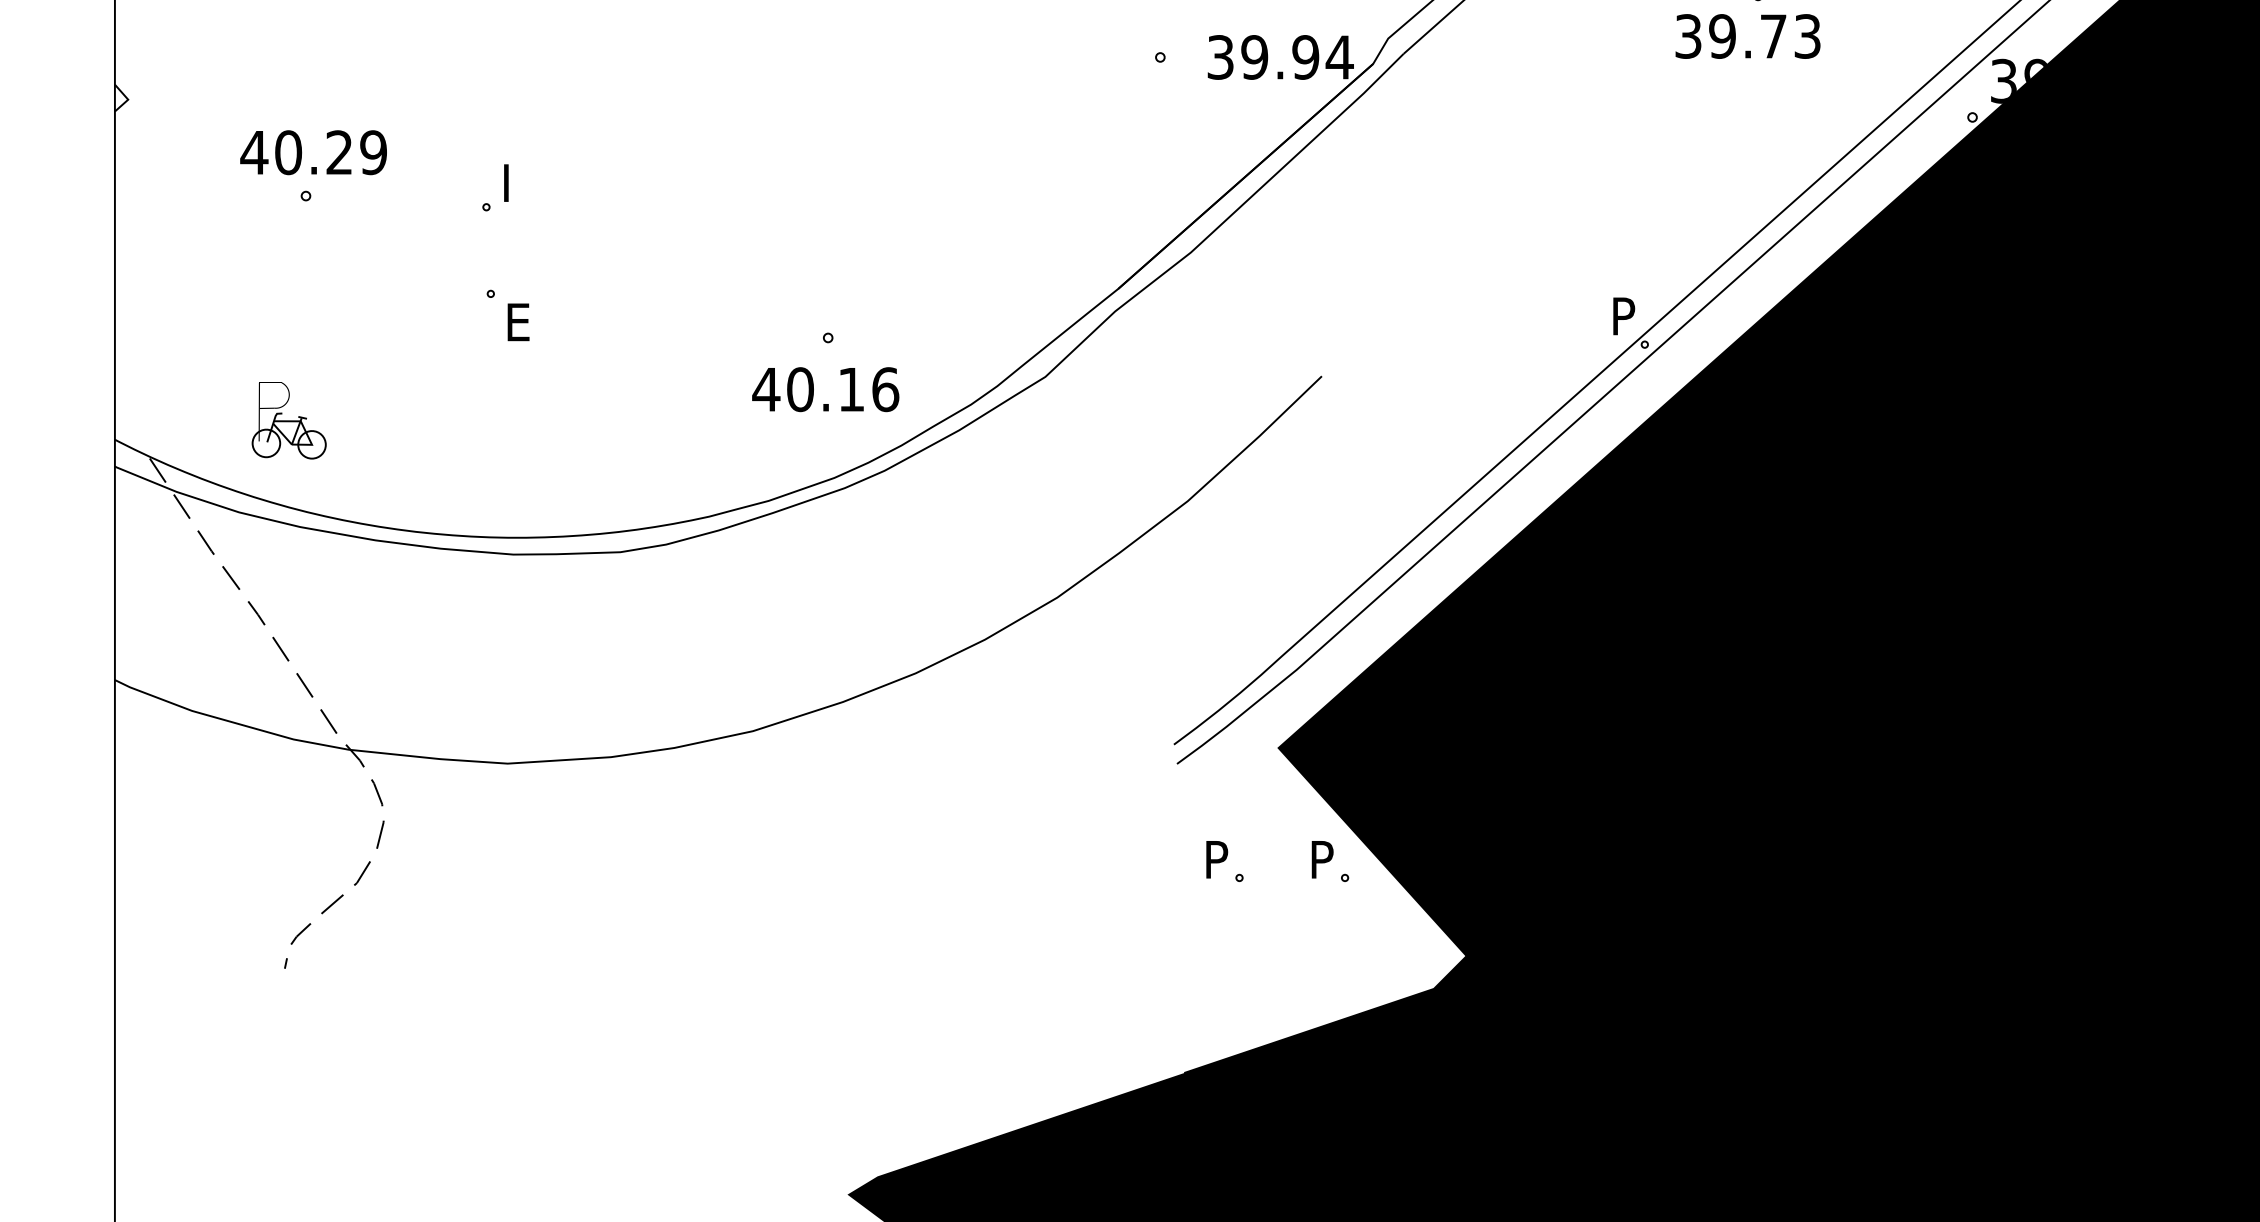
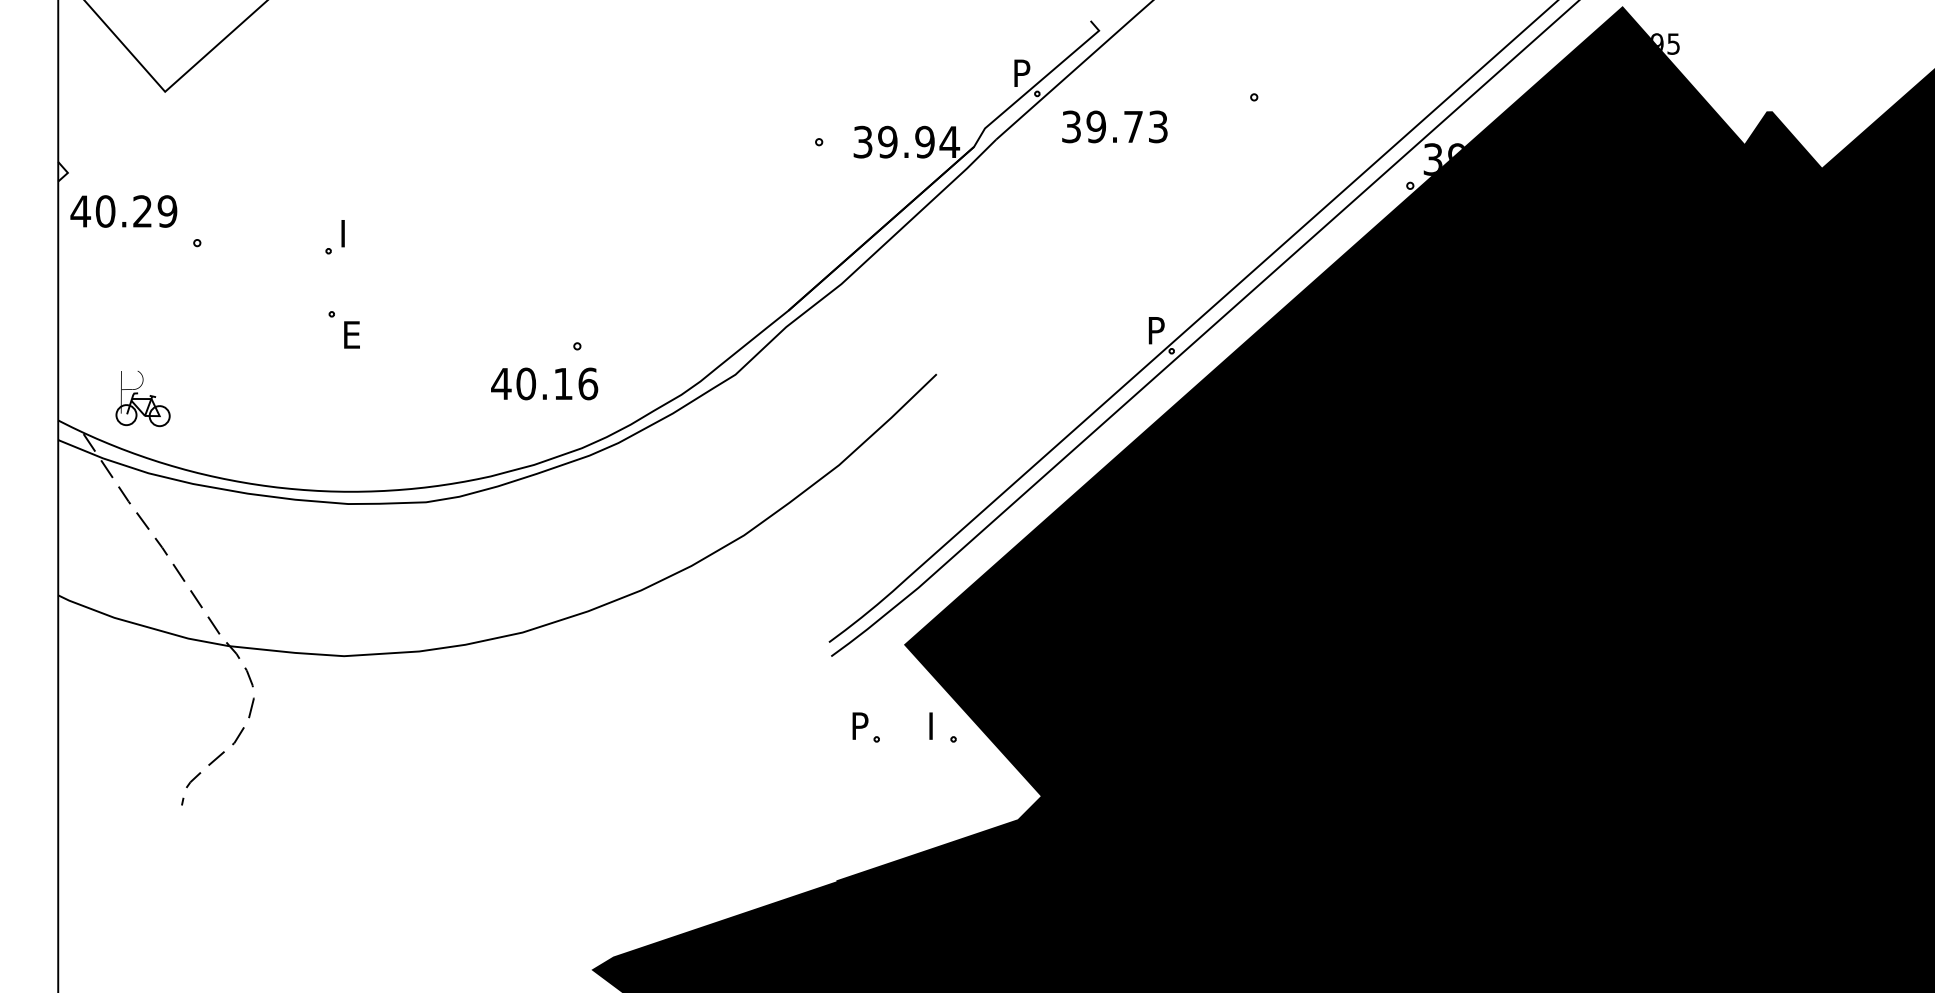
text: (1747, 35) -> (1114, 126), moved
text: (313, 152) -> (123, 211), moved
text: (825, 388) -> (544, 383), moved
part: (288, 421) -> (142, 399), moved
text: (1324, 851) -> (938, 720), P -> I

